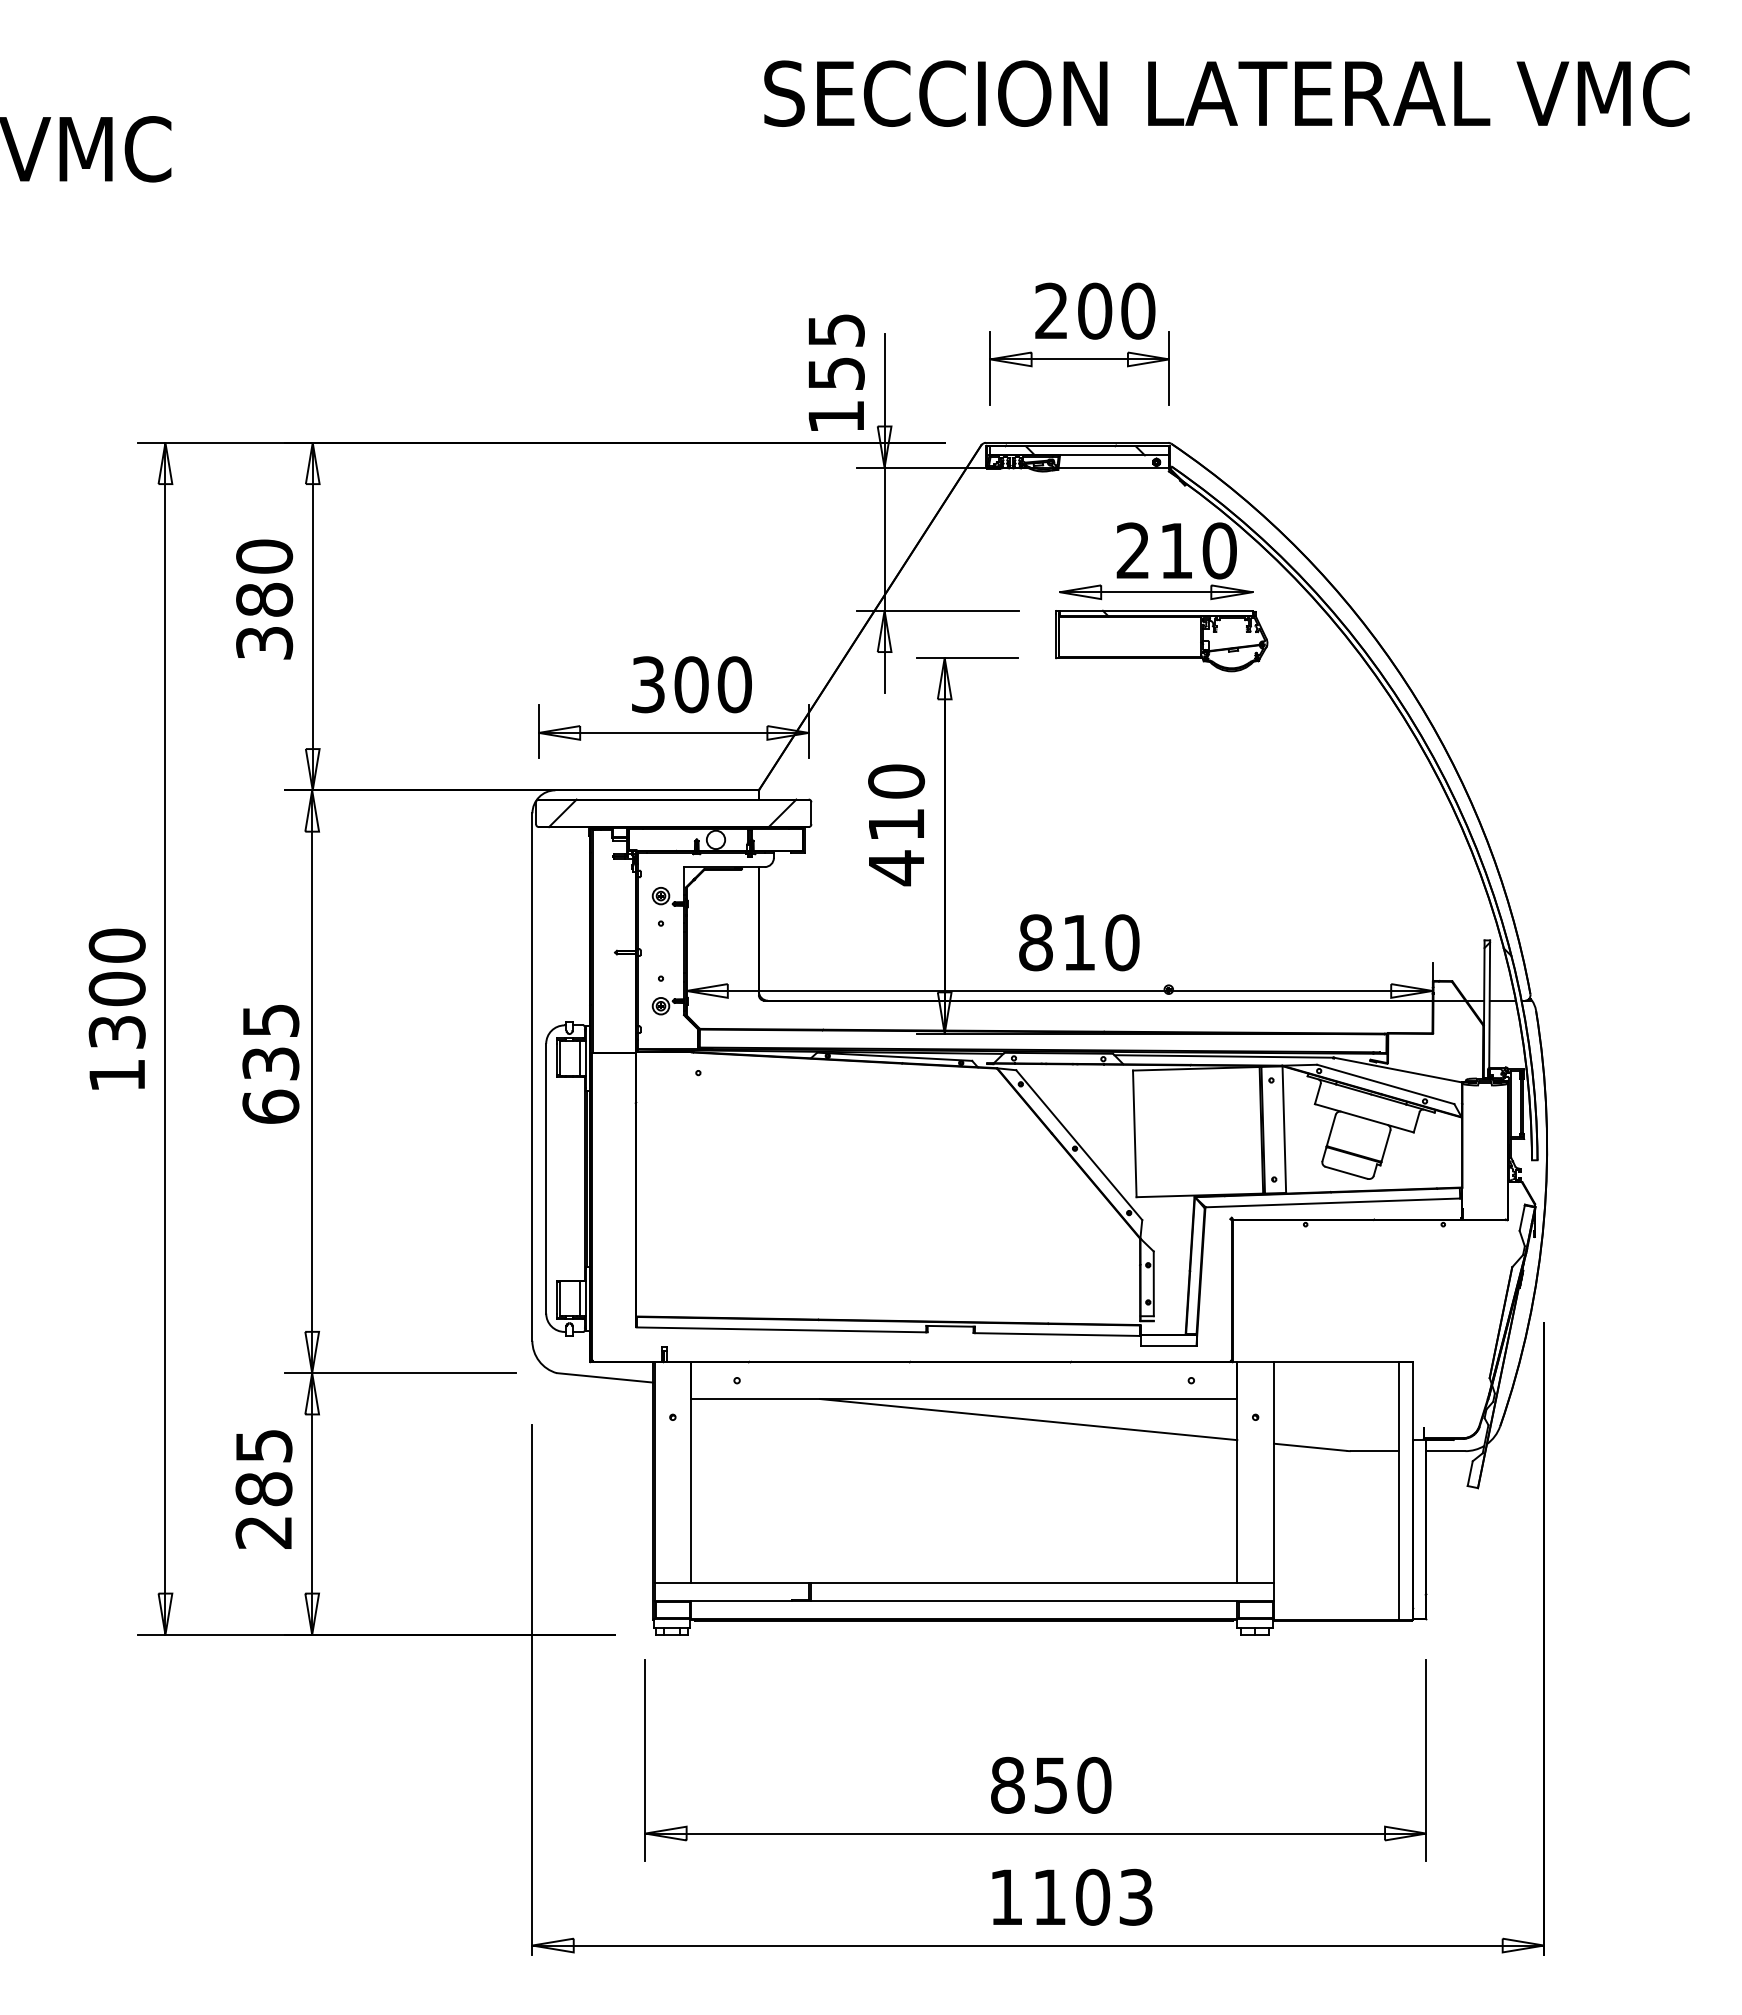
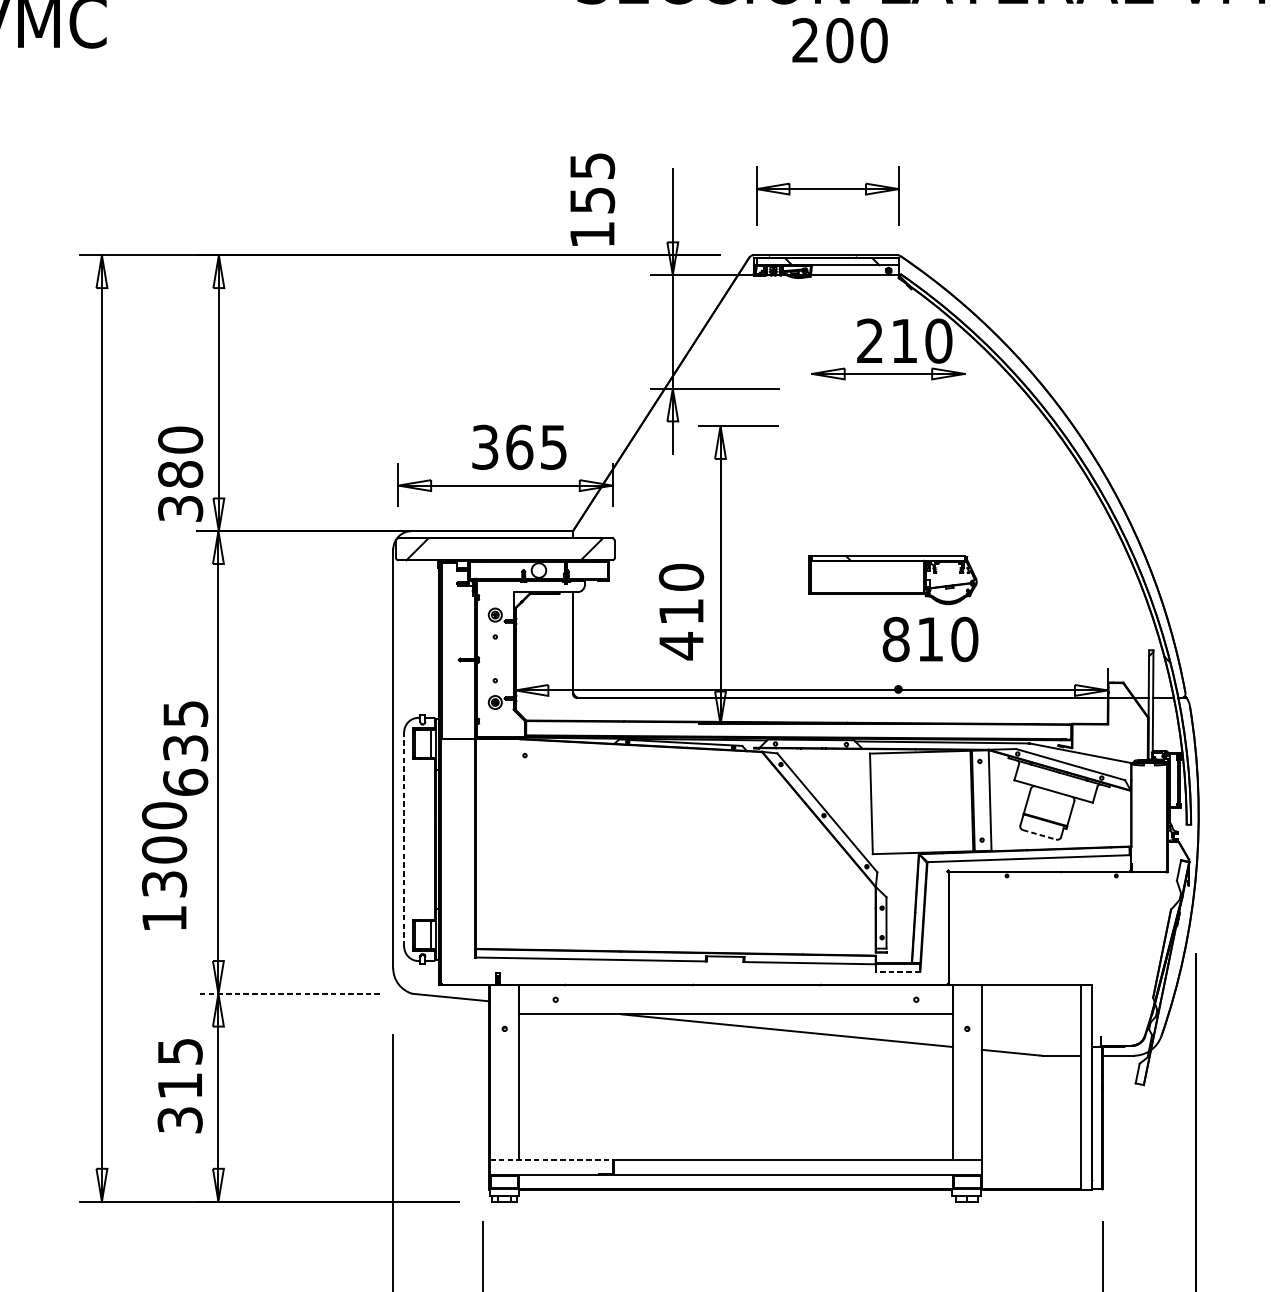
text: (1095, 310) -> (840, 39), moved
text: (836, 372) -> (592, 199), moved
text: (264, 599) -> (180, 474), moved
part: (1161, 640) -> (892, 579), moved
text: (712, 684) -> (536, 447), 300 -> 365
text: (896, 825) -> (681, 612), moved
text: (1079, 942) -> (930, 639), moved
text: (116, 1008) -> (163, 865), moved
line: (1346, 1172) -> (1039, 834), solid -> dashed
line: (546, 1178) -> (404, 839), solid -> dashed
line: (1168, 1345) -> (898, 971), solid -> dashed
line: (400, 1373) -> (288, 994), solid -> dashed
text: (263, 1510) -> (179, 1102), 285 -> 315
line: (732, 1582) -> (552, 1160), solid -> dashed

